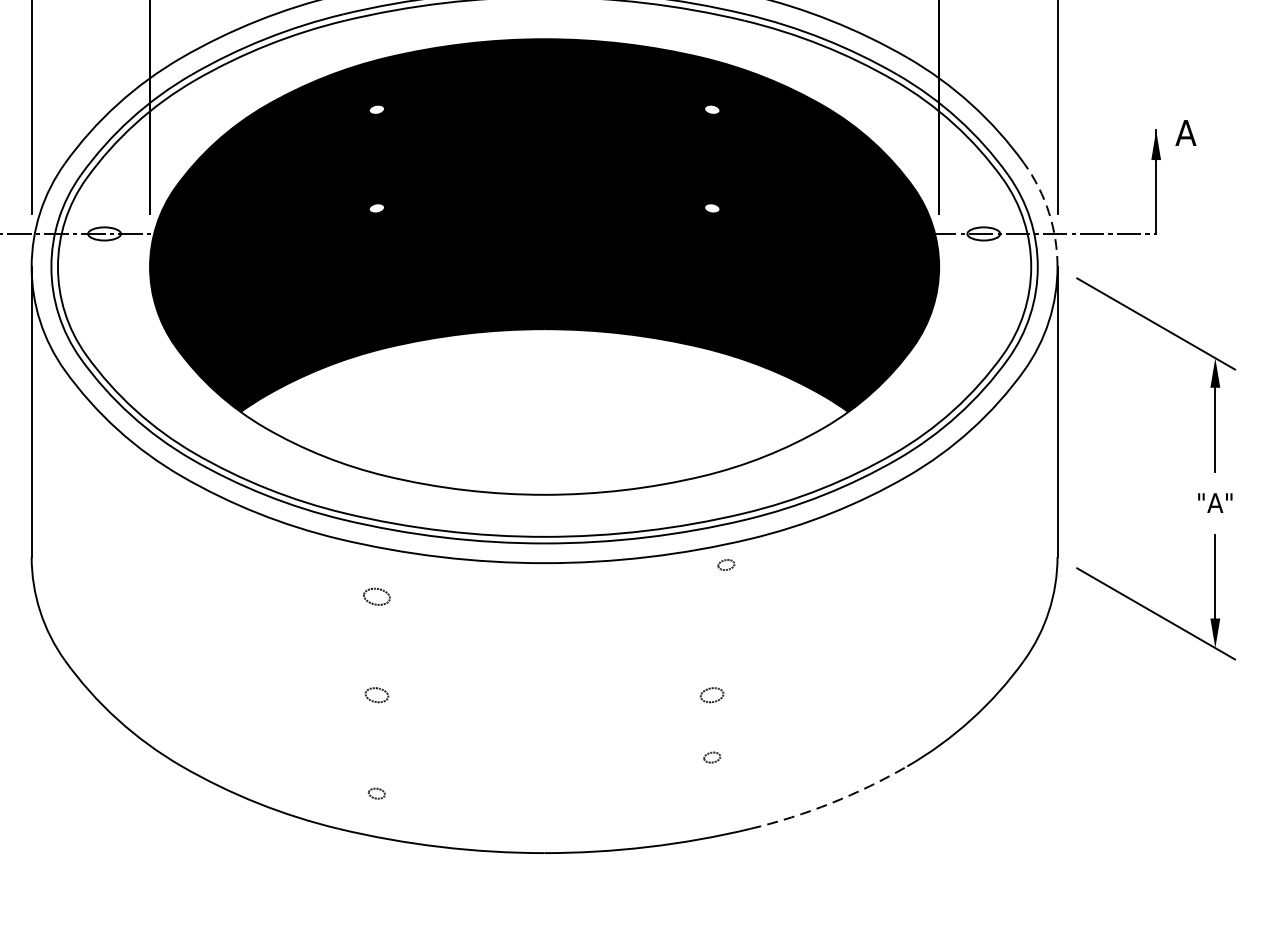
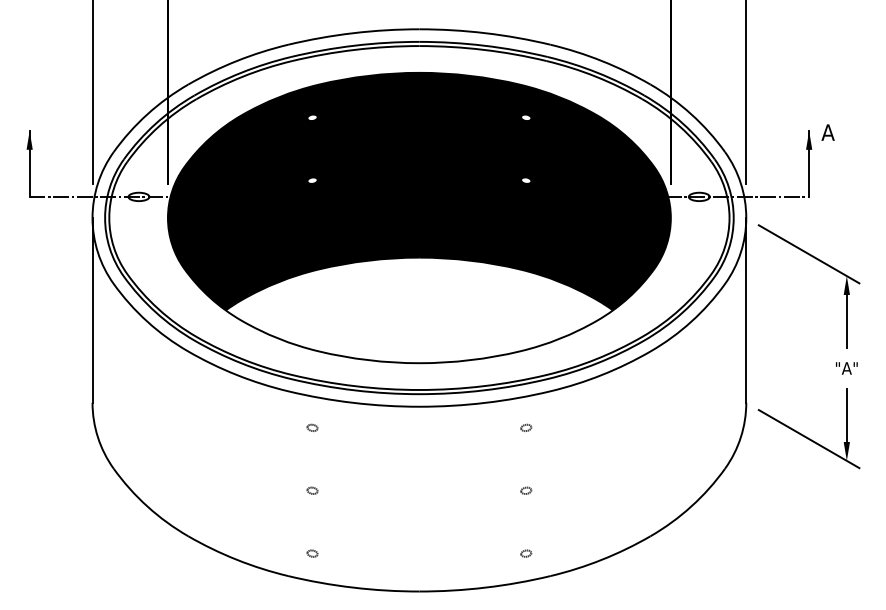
arc: (1048, 212) -> (740, 183), dashed -> solid
part: (726, 564) -> (526, 427), moved
part: (376, 595) -> (312, 427), size x0.62
part: (376, 694) -> (312, 490), size x0.71
part: (712, 694) -> (526, 490), size x0.71
part: (712, 757) -> (526, 553), moved
arc: (831, 802) -> (602, 559), dashed -> solid

